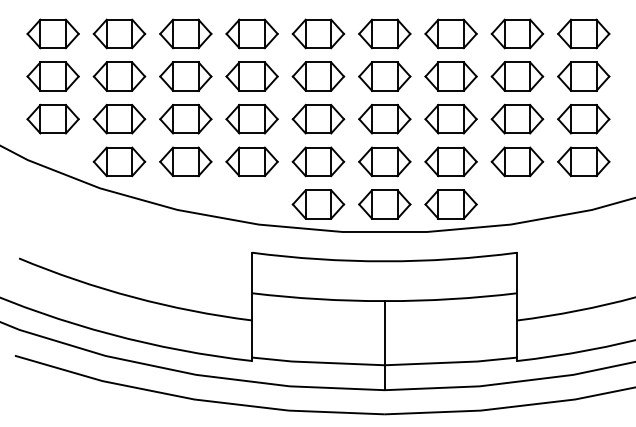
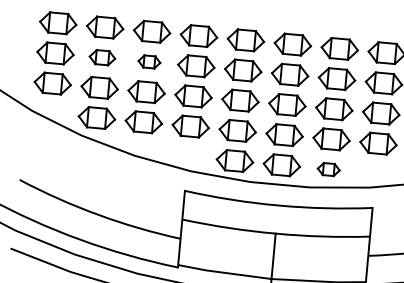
part: (119, 76) -> (102, 57), size x0.7
part: (185, 76) -> (149, 61), size x0.6
part: (450, 204) -> (328, 169), size x0.6

